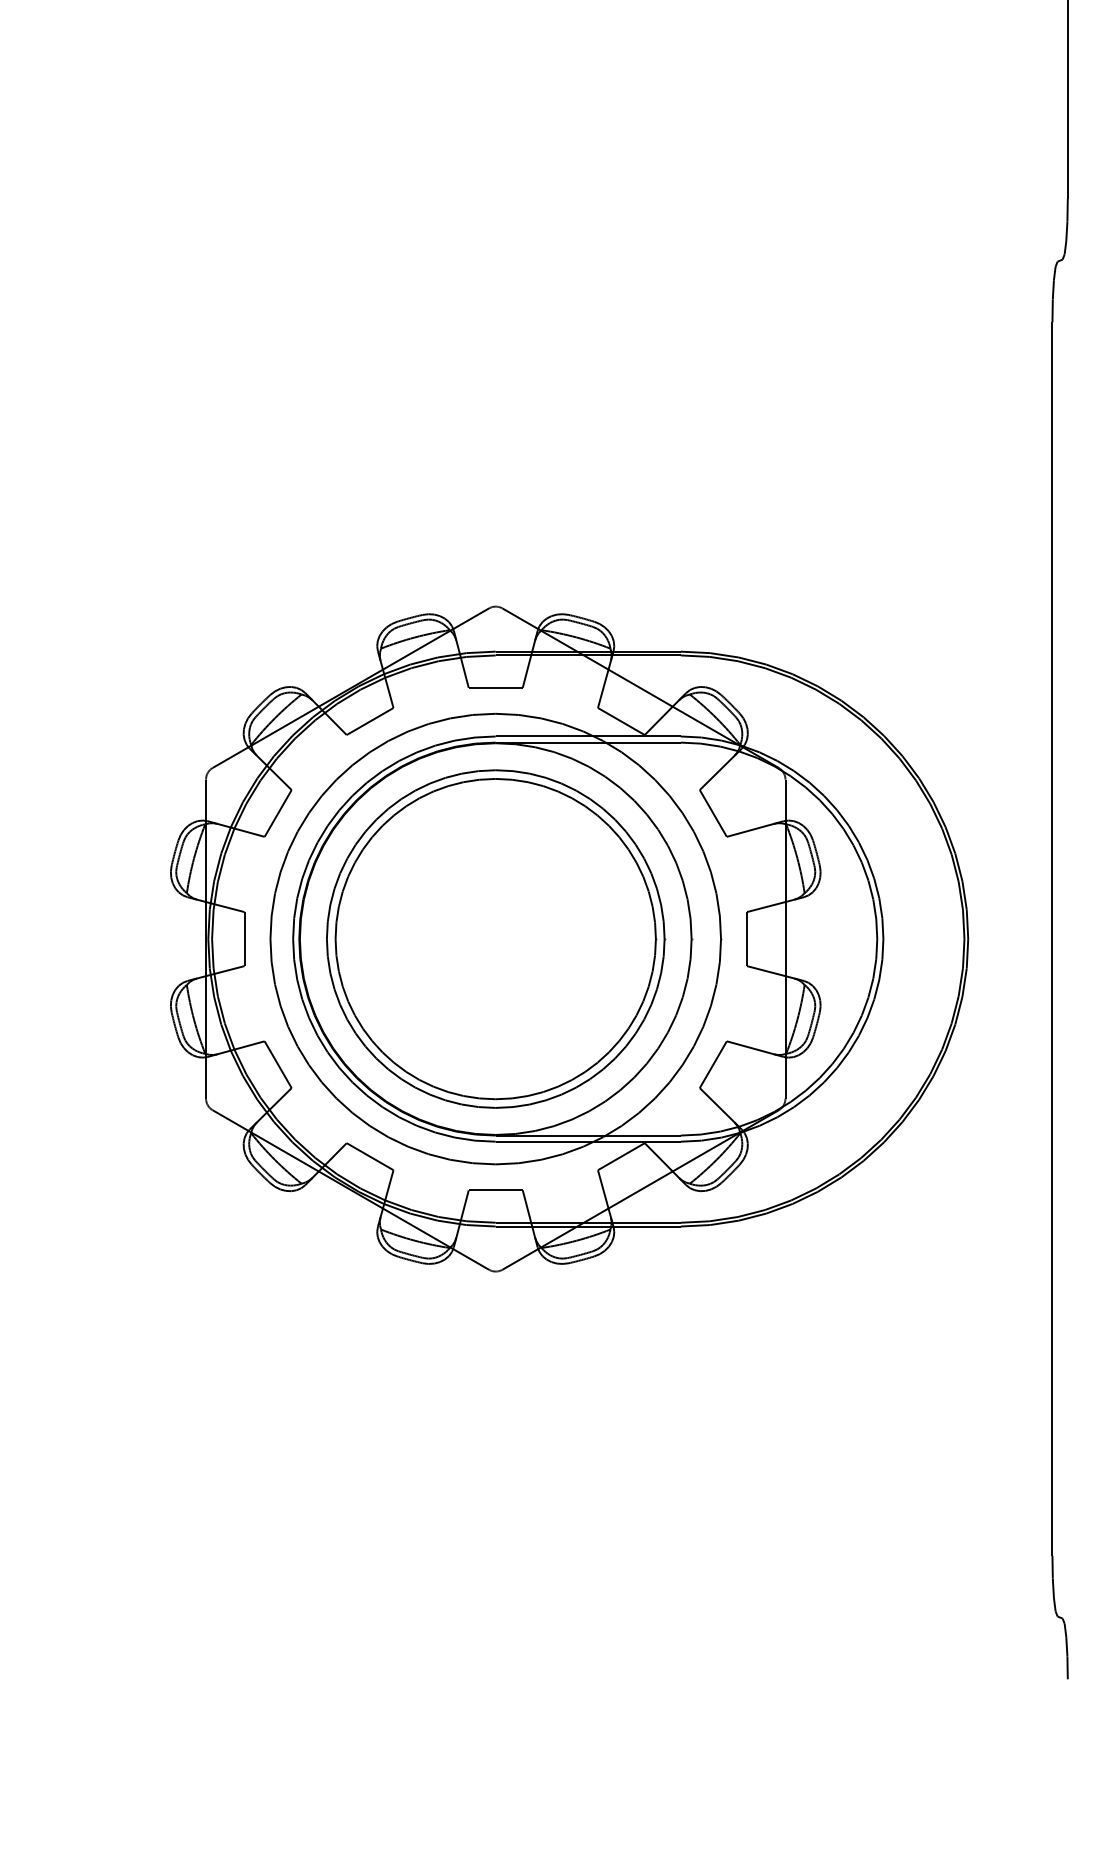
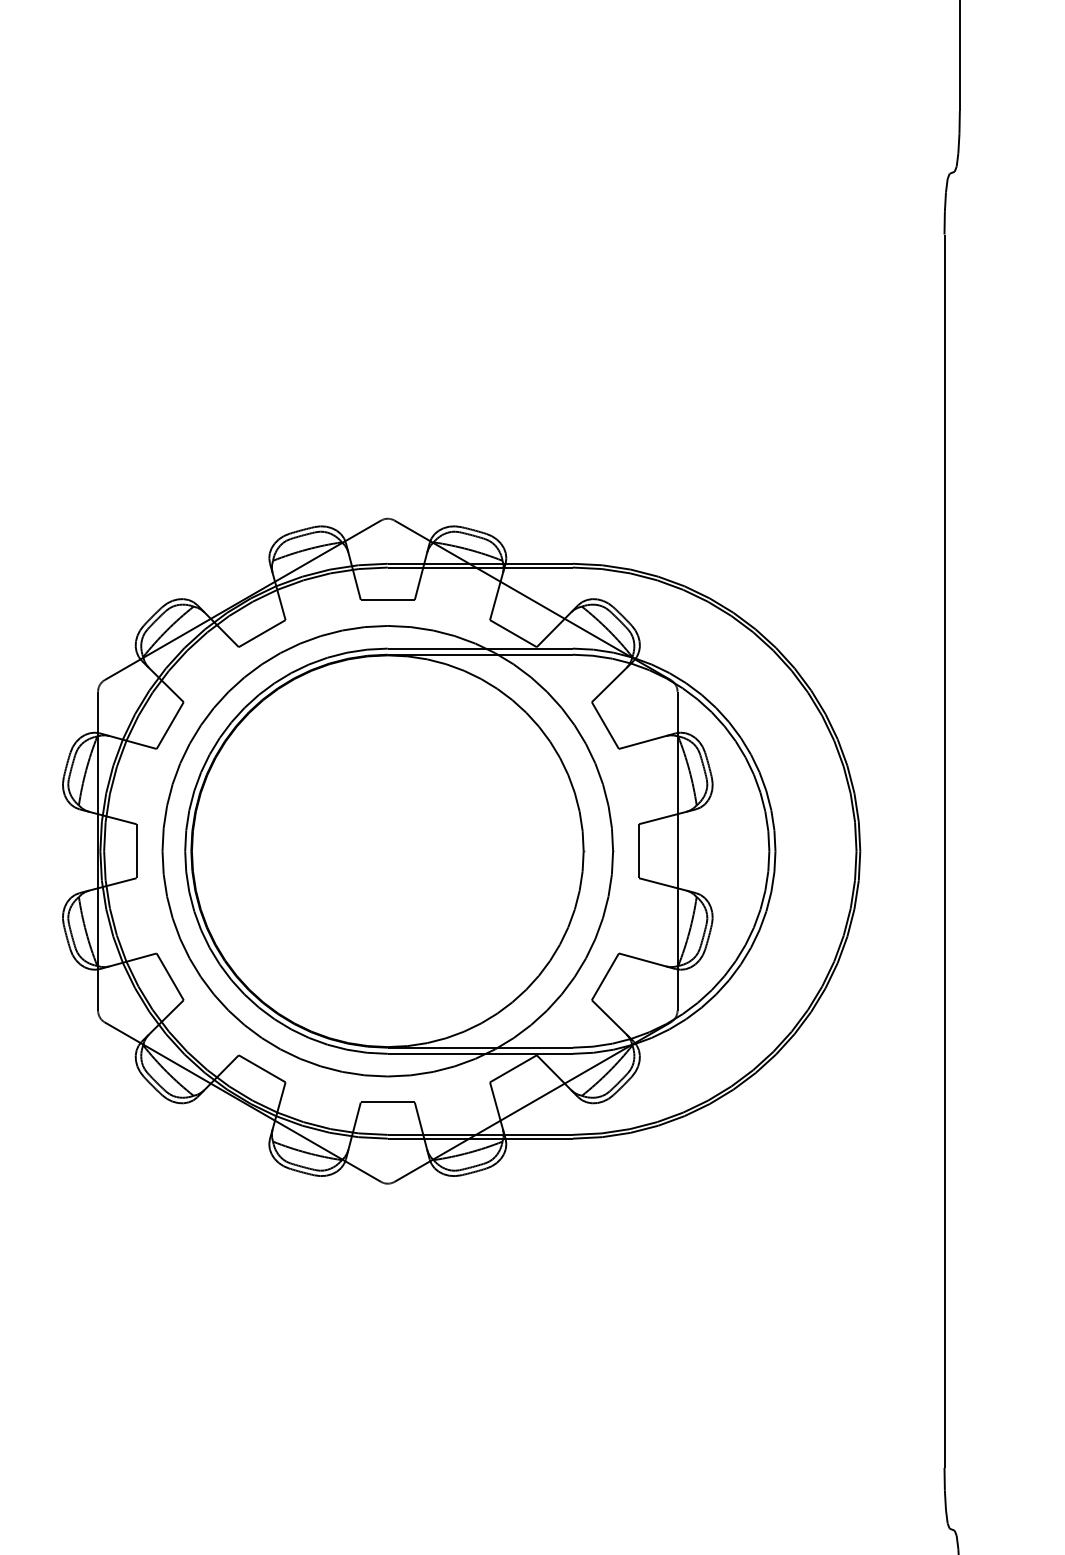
part: (496, 938) -> (388, 850), removed

